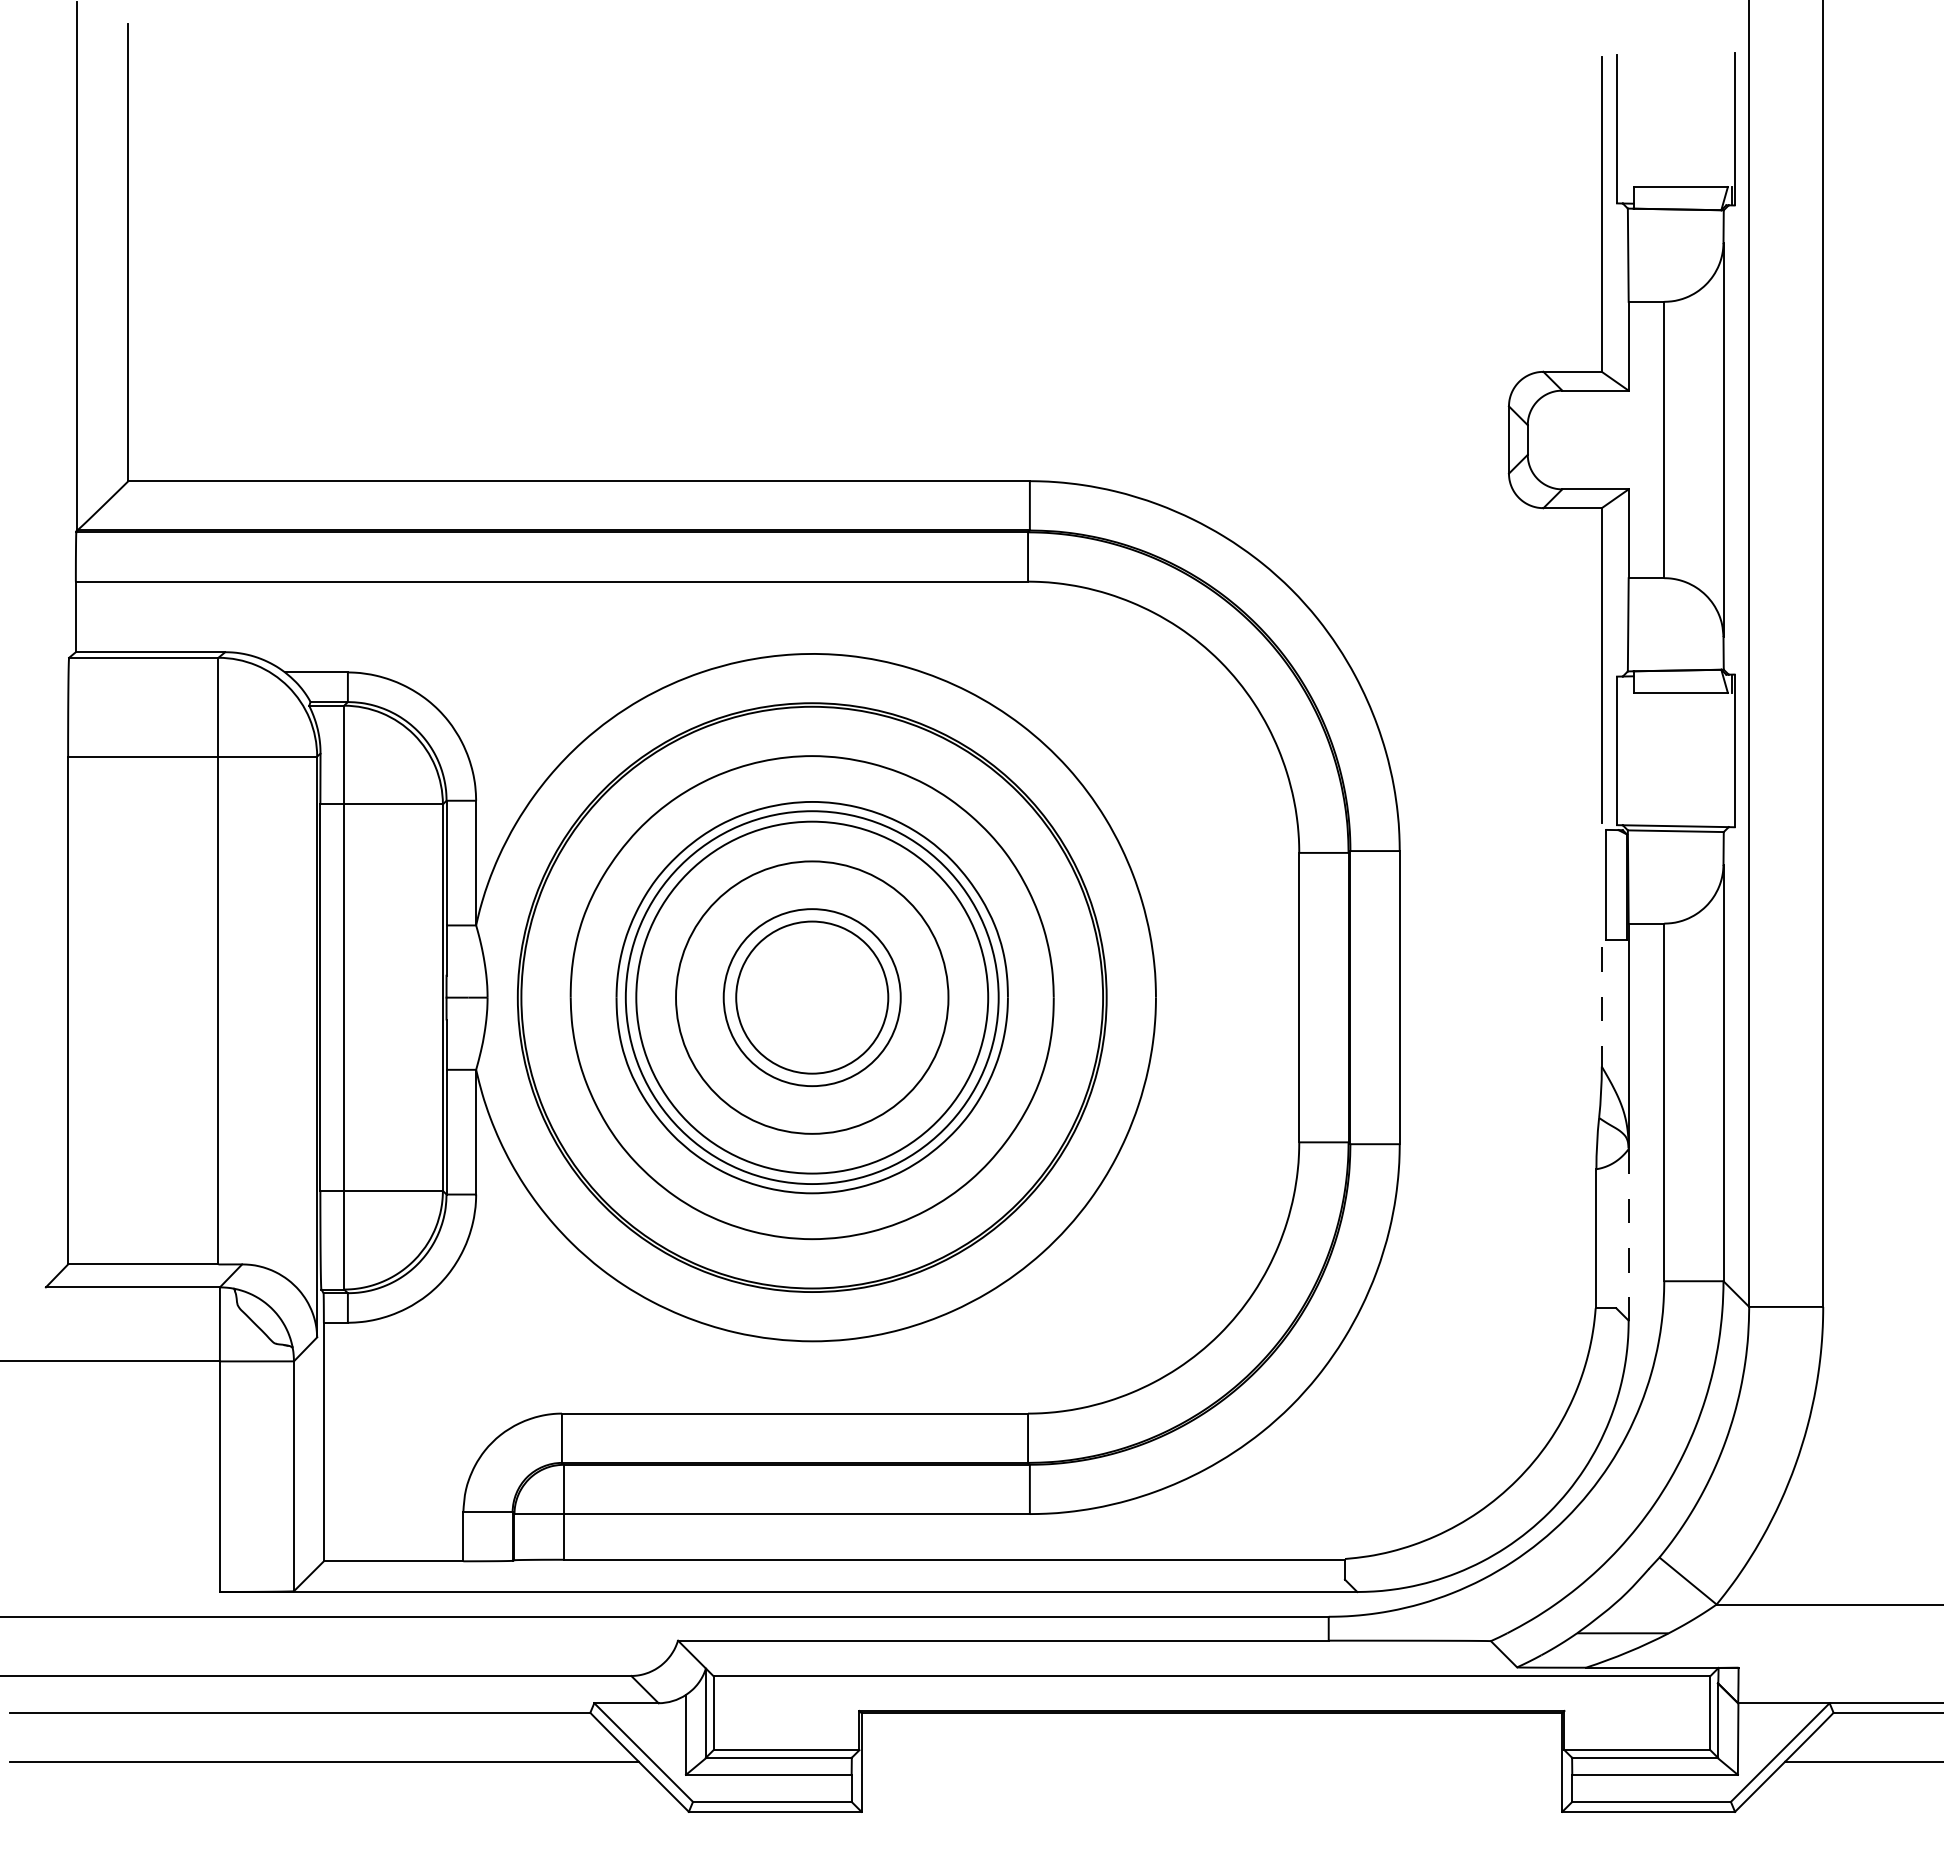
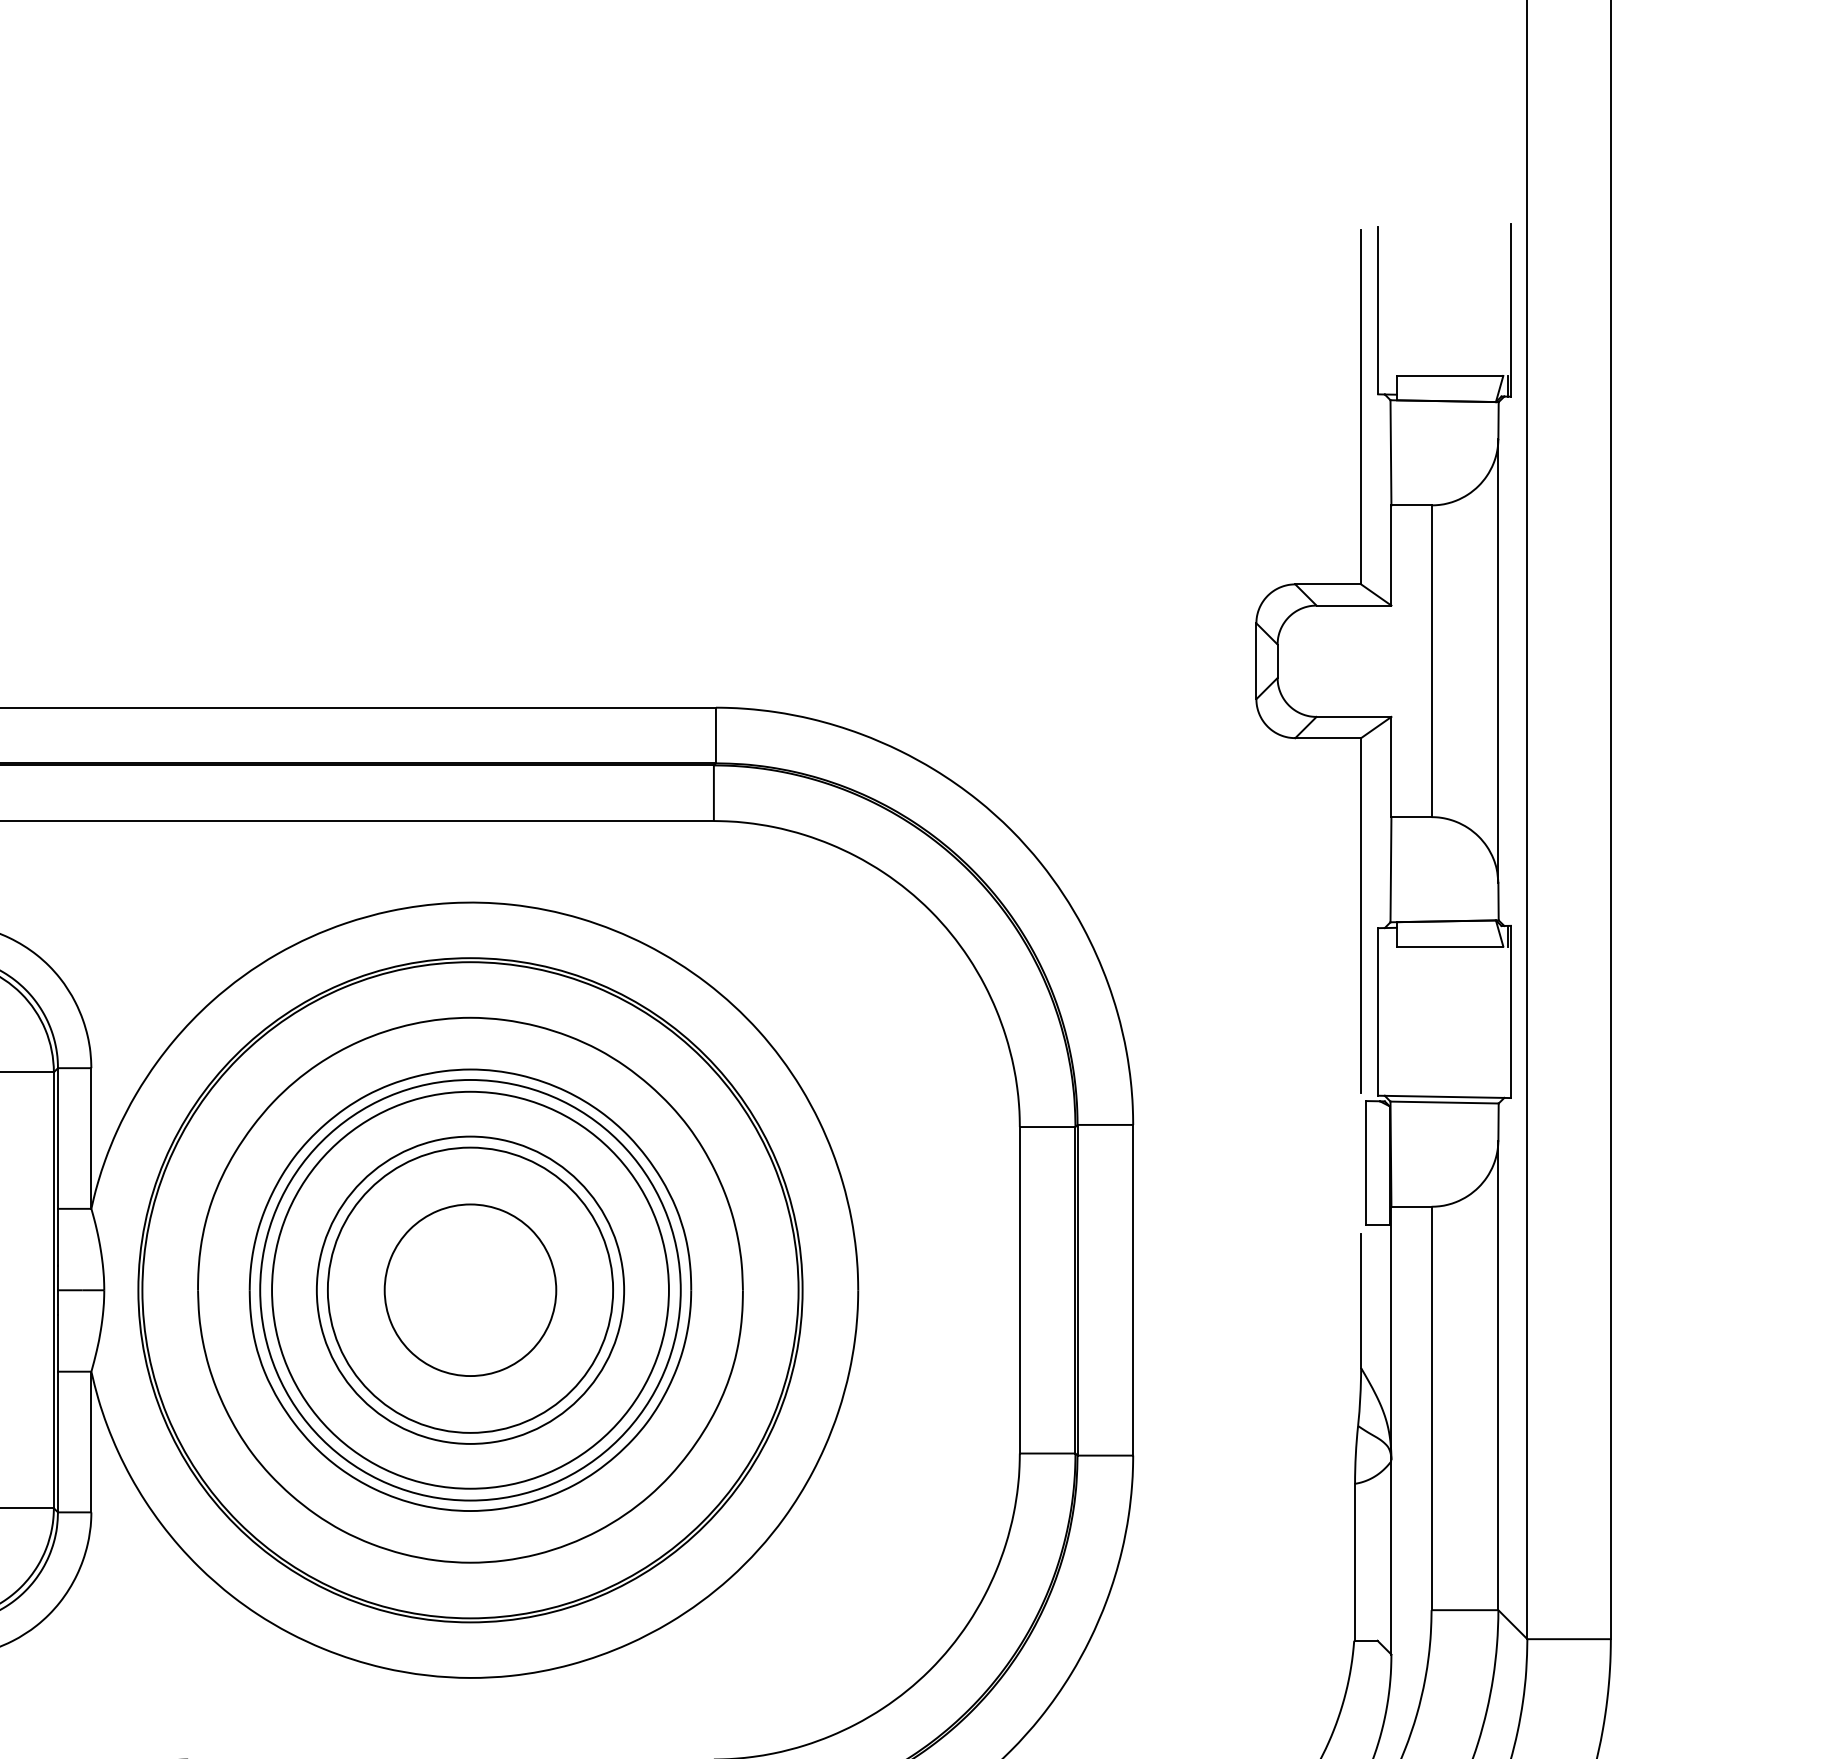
circle: (811, 997) -> (469, 1290), size x1.43
line: (1601, 1007) -> (1360, 1301), dashed -> solid
line: (1628, 1234) -> (1391, 1557), dashed -> solid

